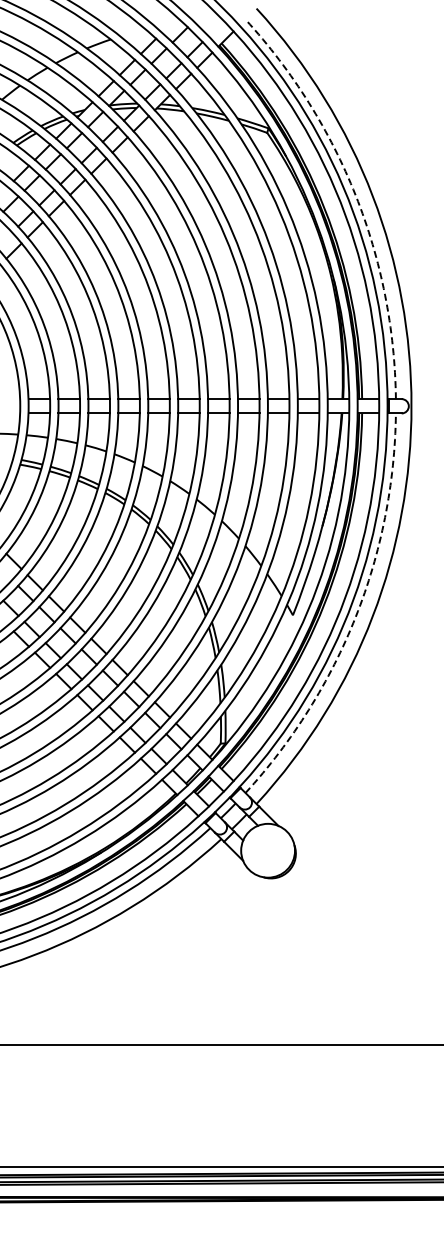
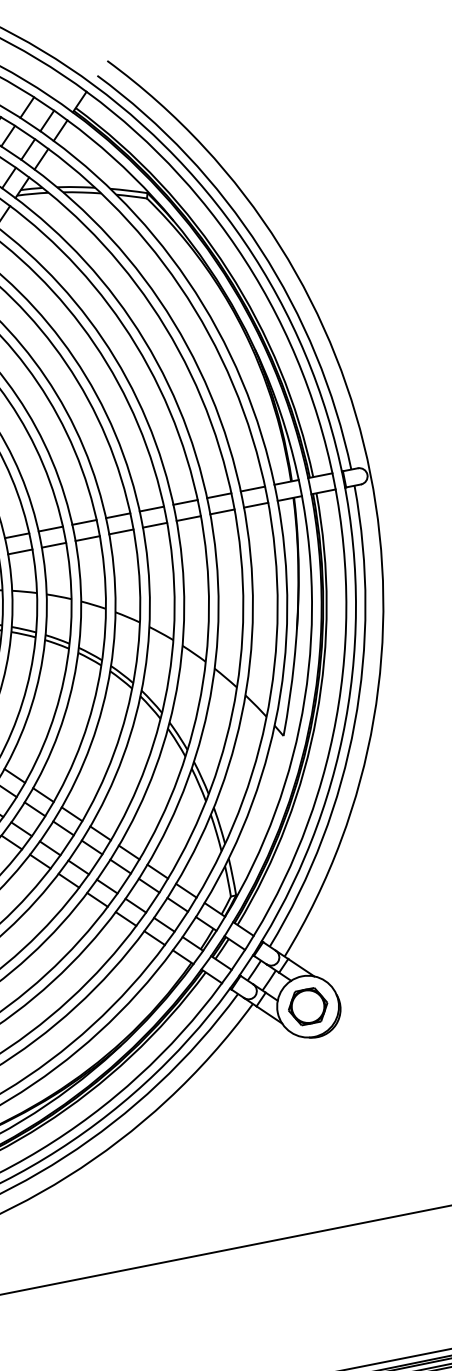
arc: (355, 195) -> (260, 249), dashed -> solid
arc: (355, 617) -> (354, 724), dashed -> solid
part: (267, 850) -> (307, 1006), added

